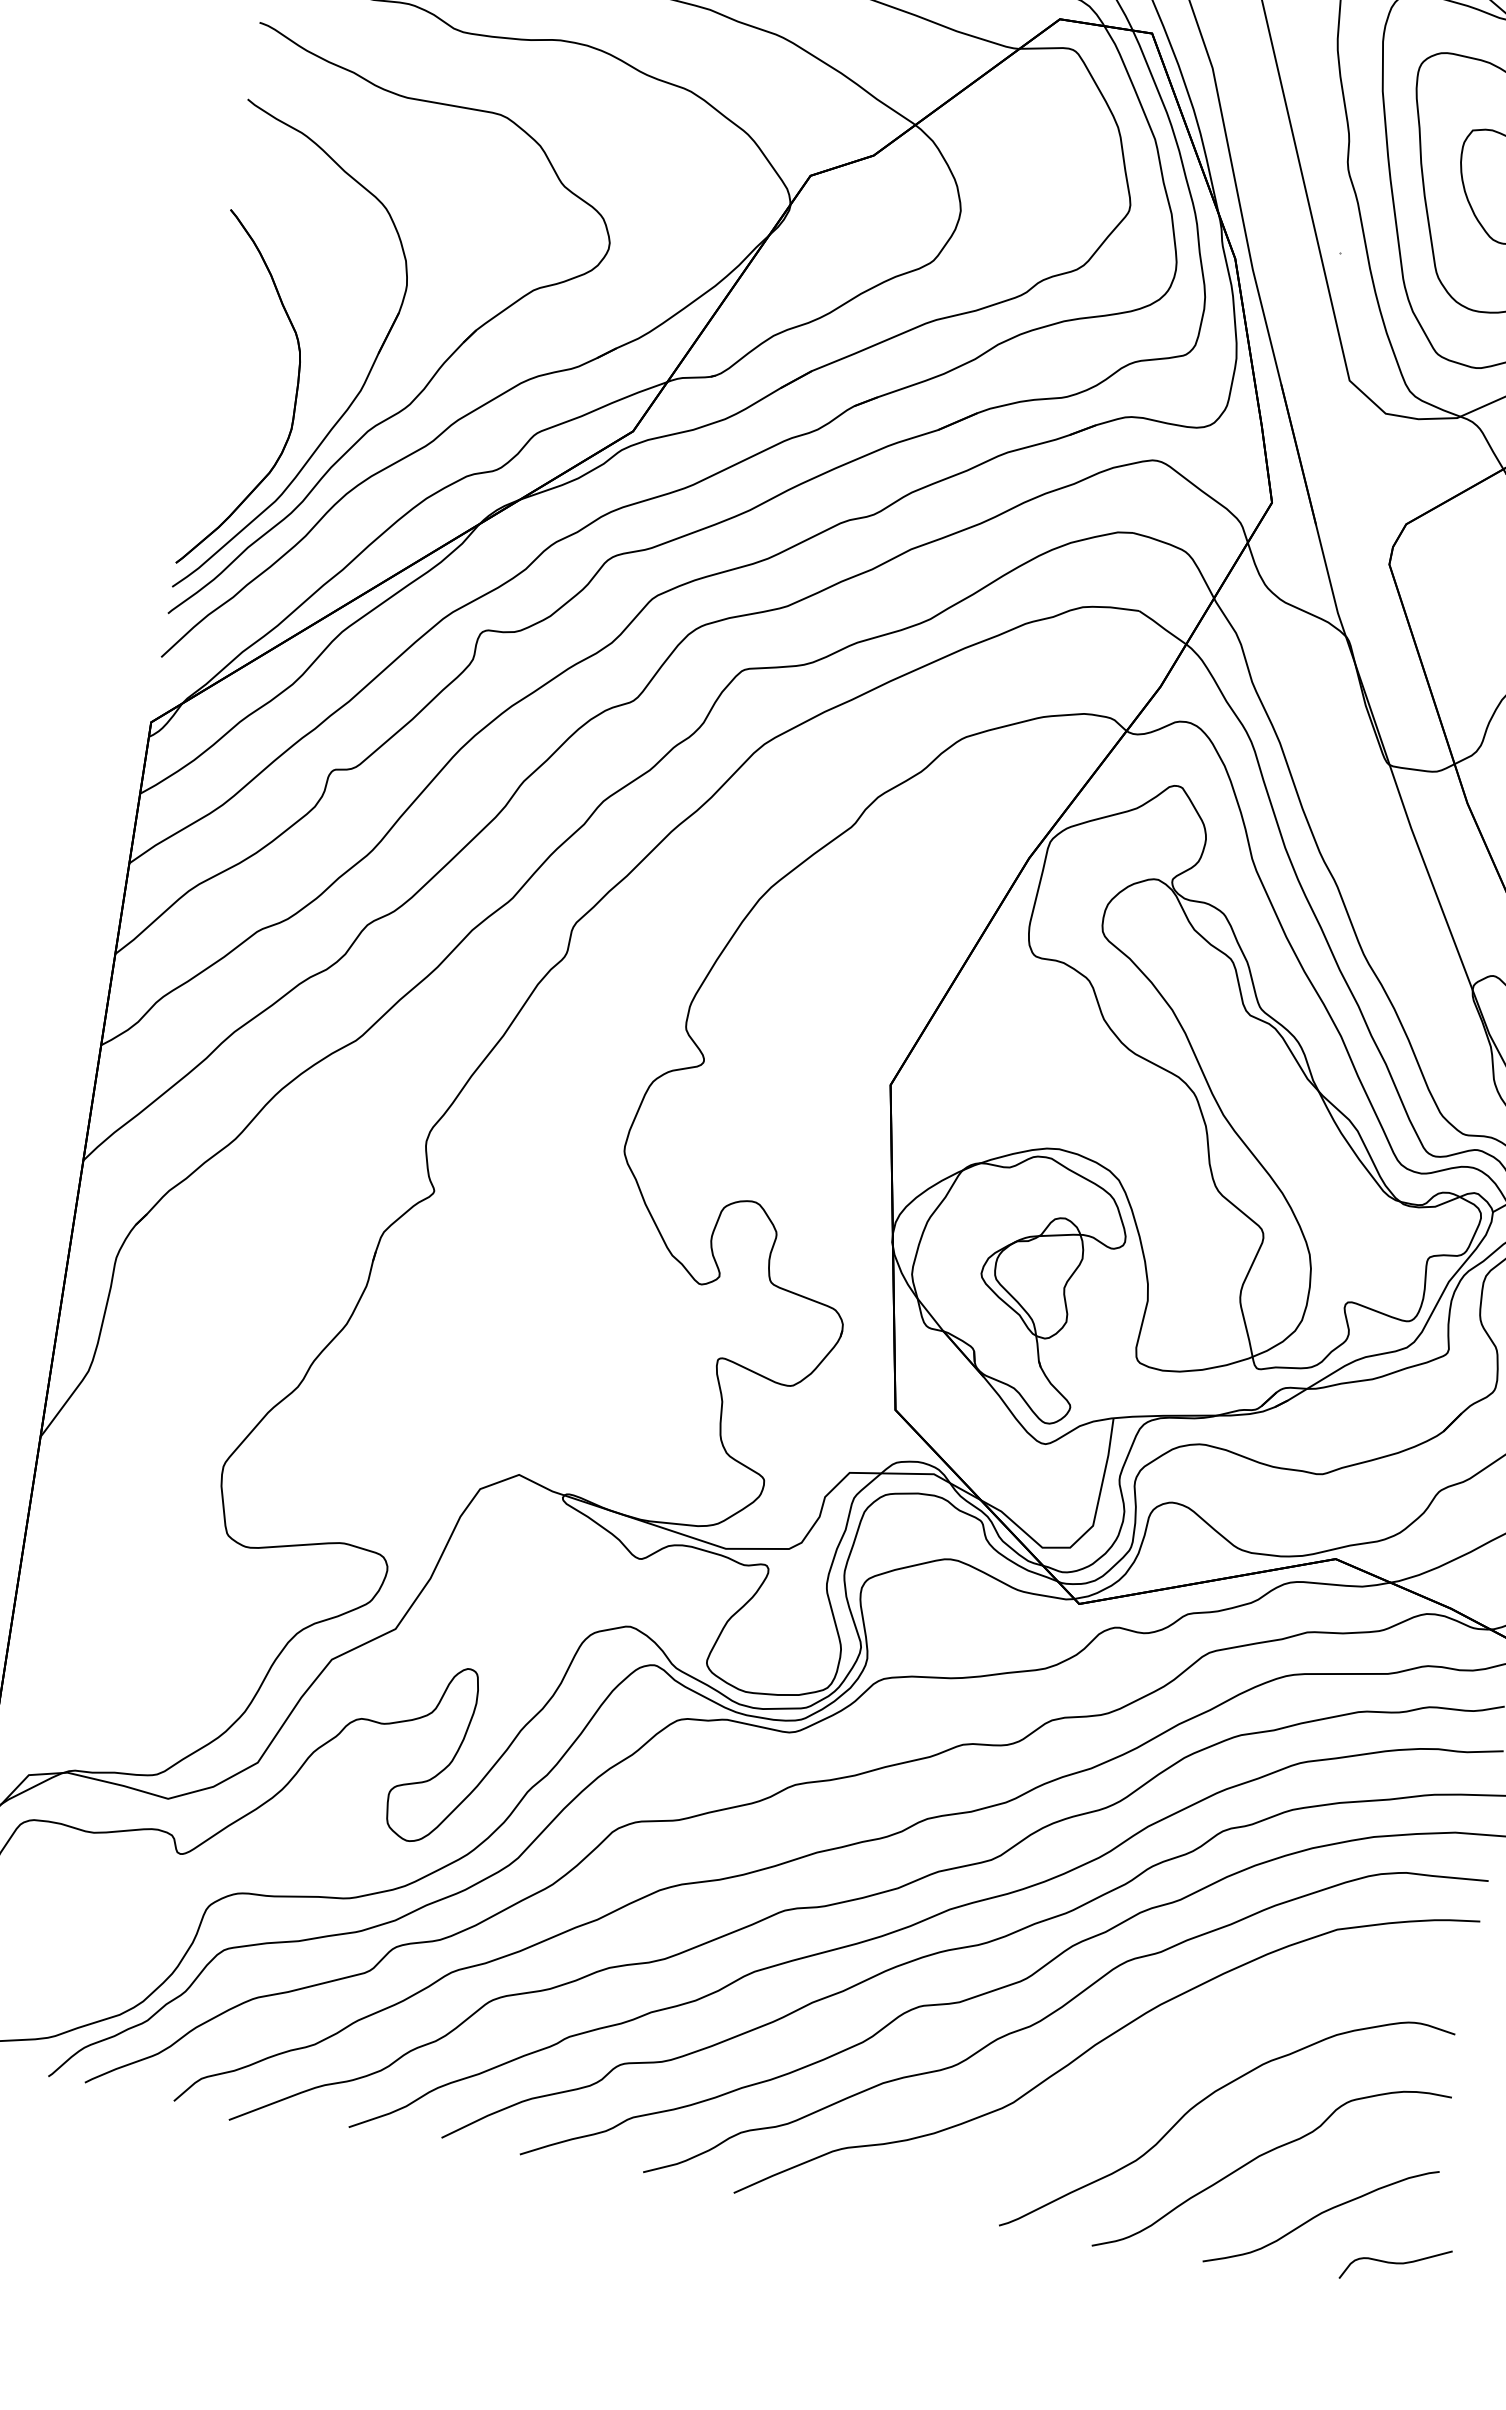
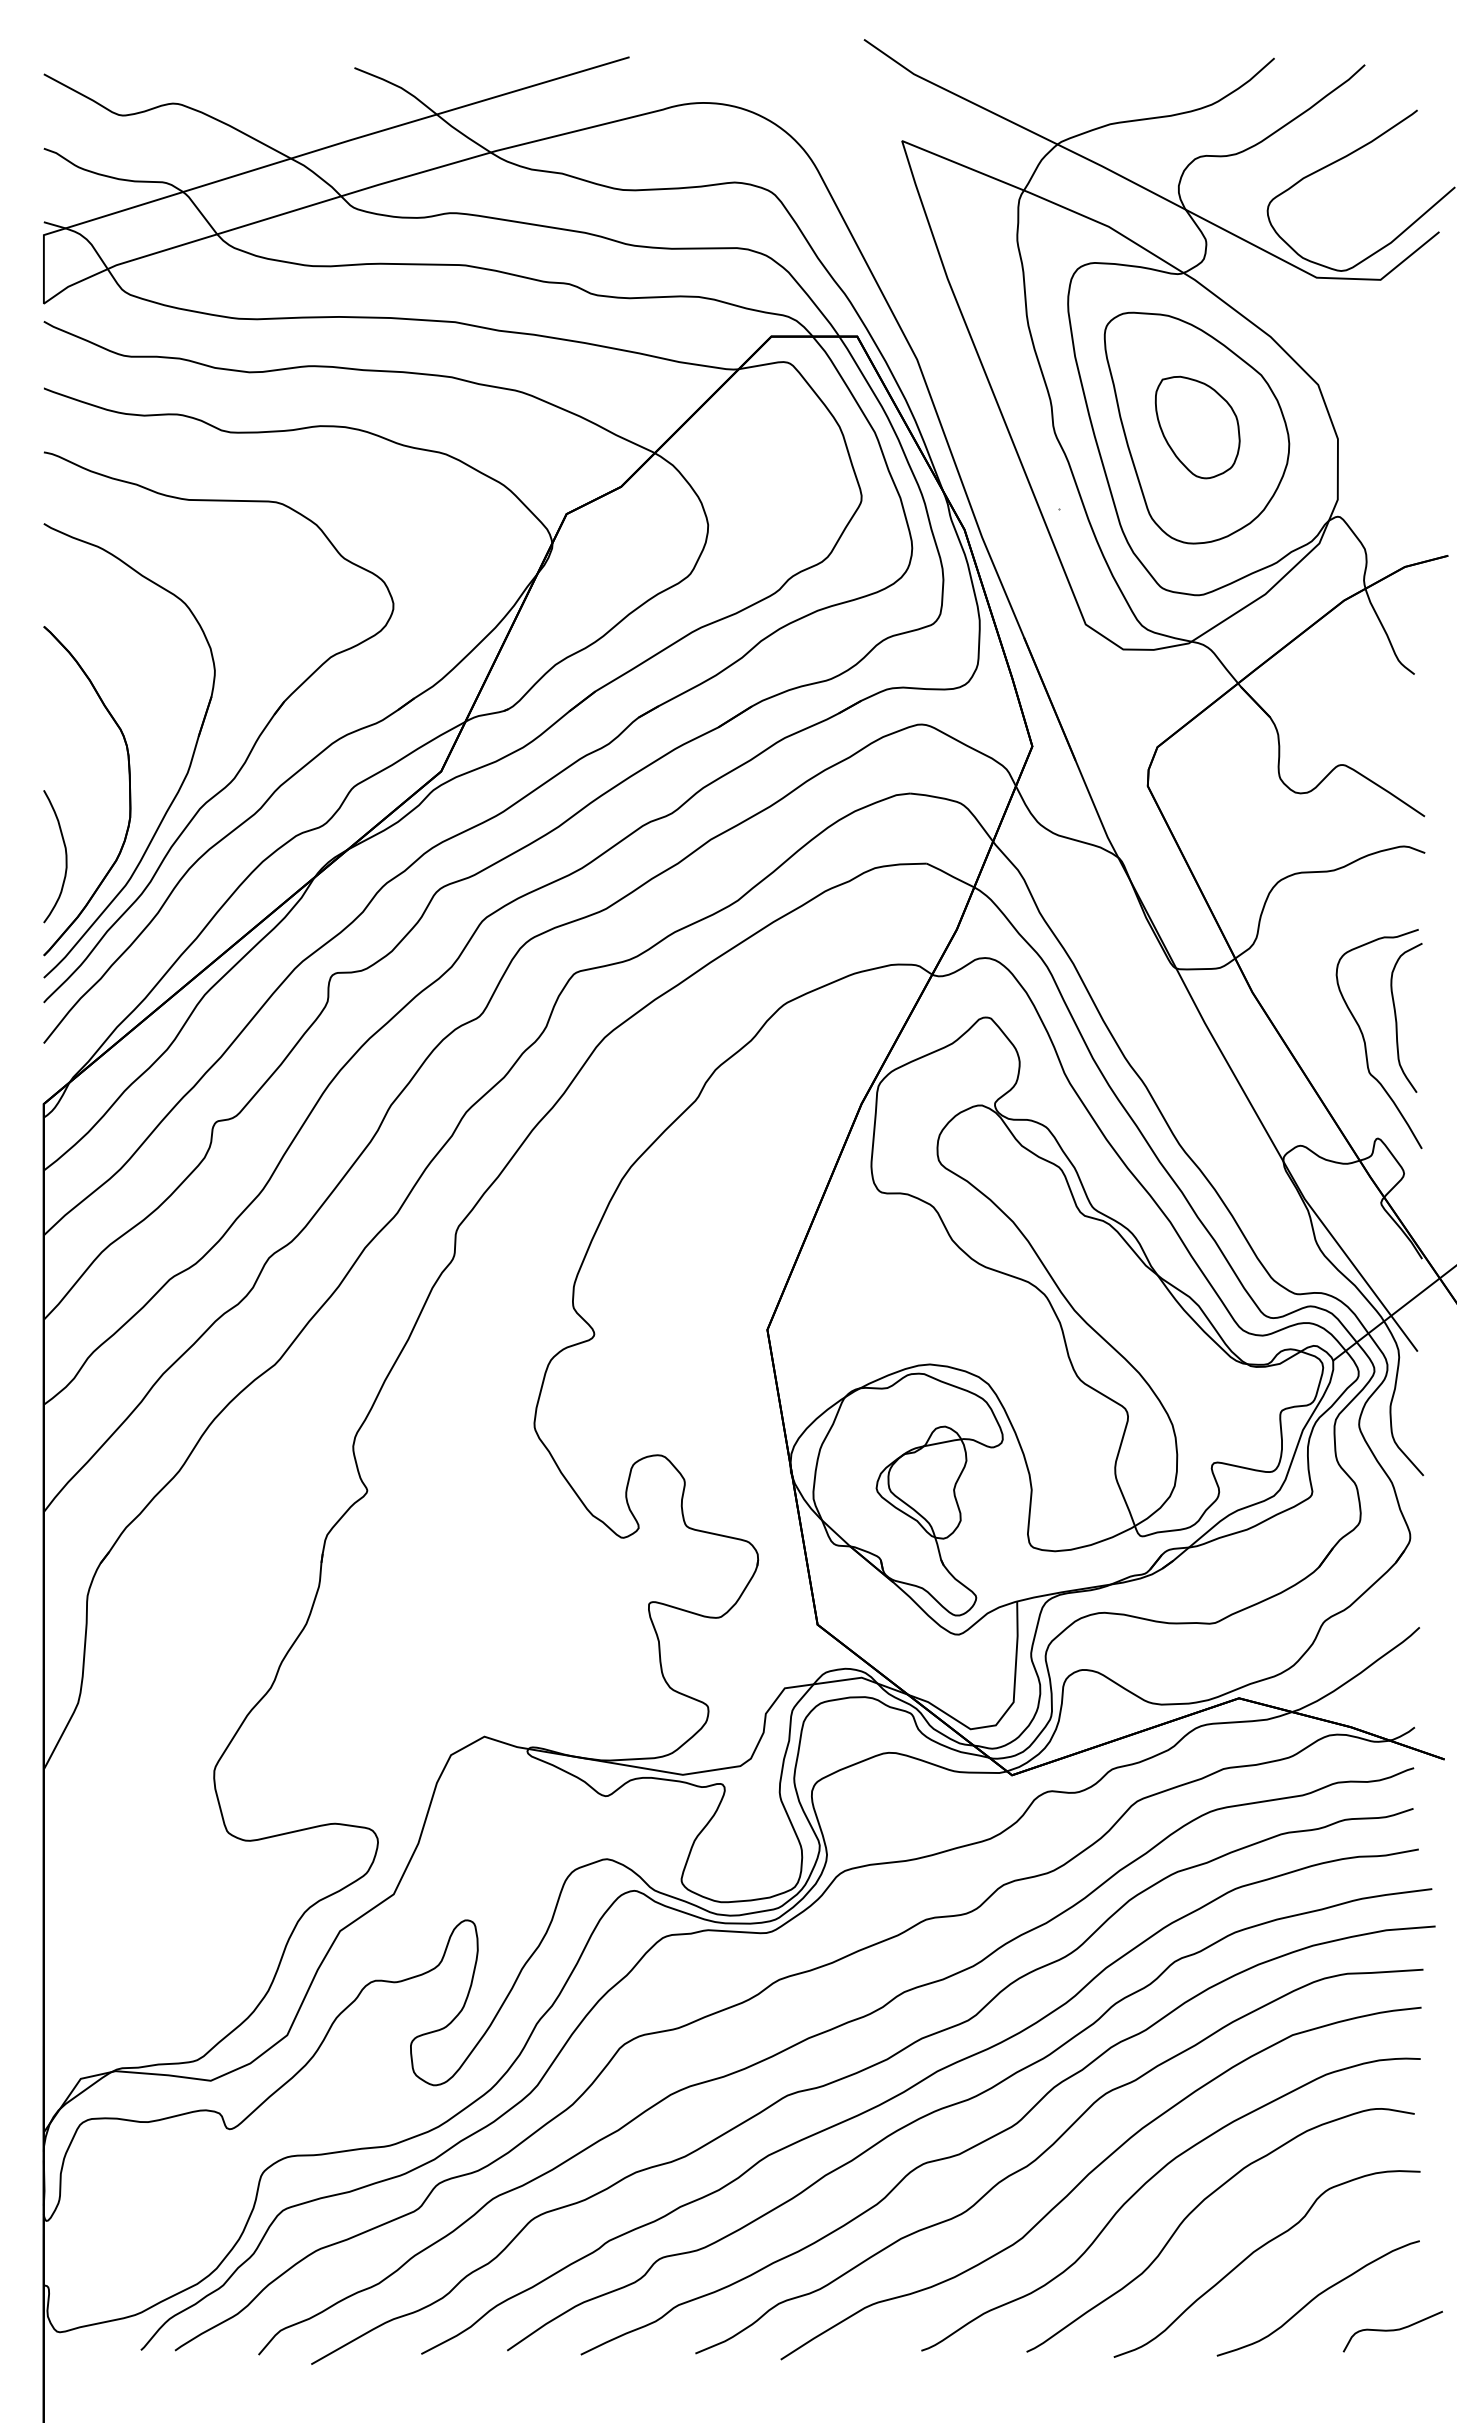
curve: (215, 460) -> (65, 856), added
curve: (1159, 2063) -> (1149, 2181), added

